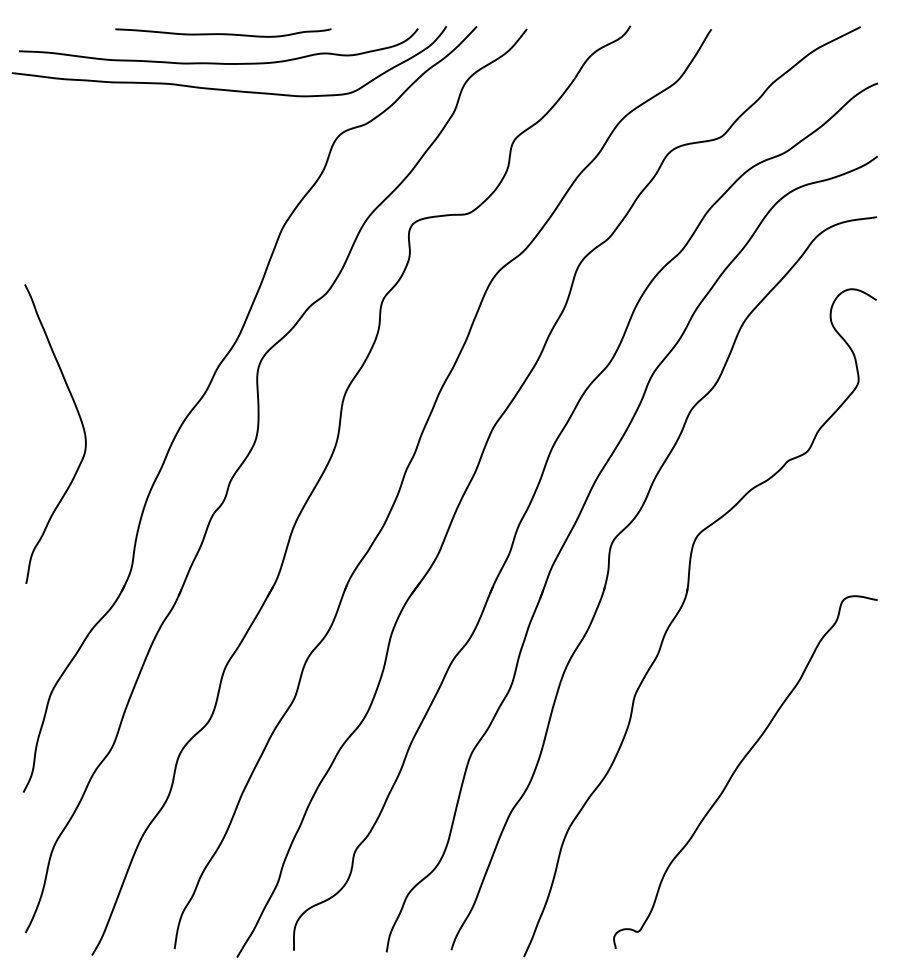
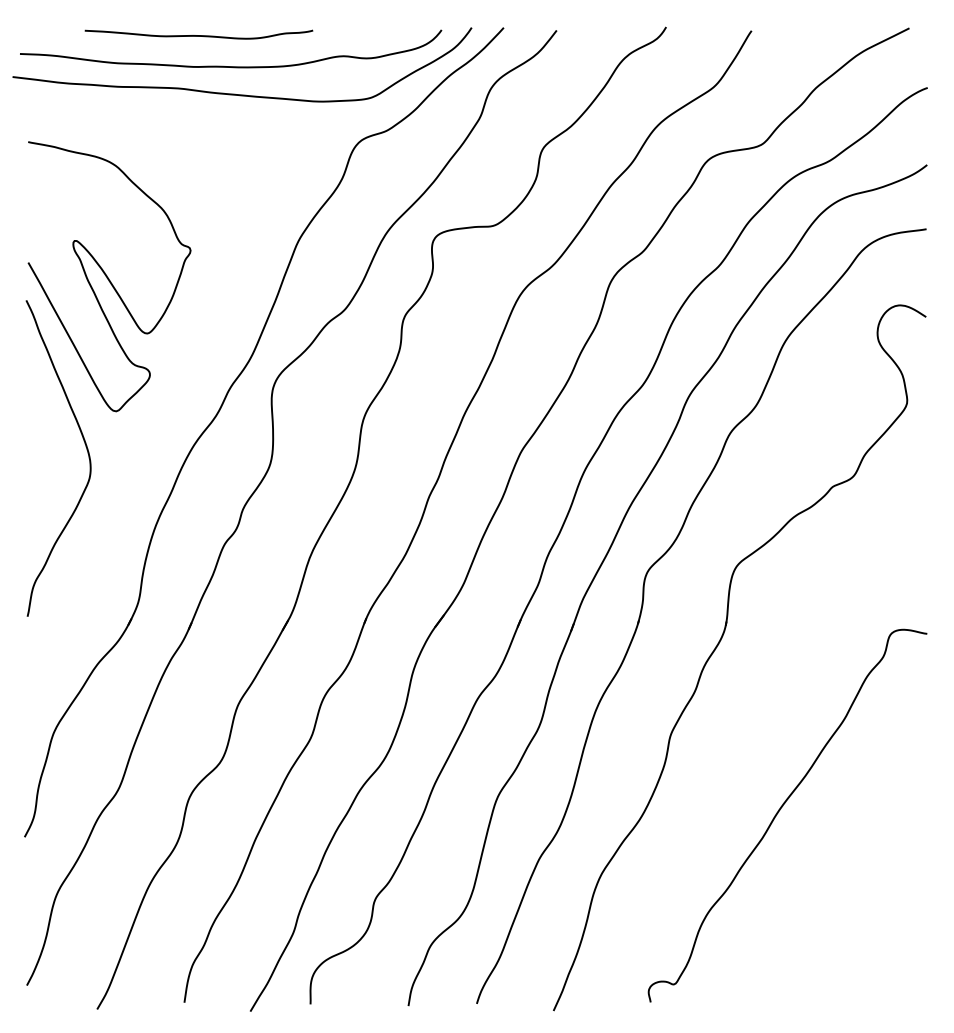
curve: (222, 33) -> (198, 35), moved
curve: (102, 262) -> (108, 277), added

